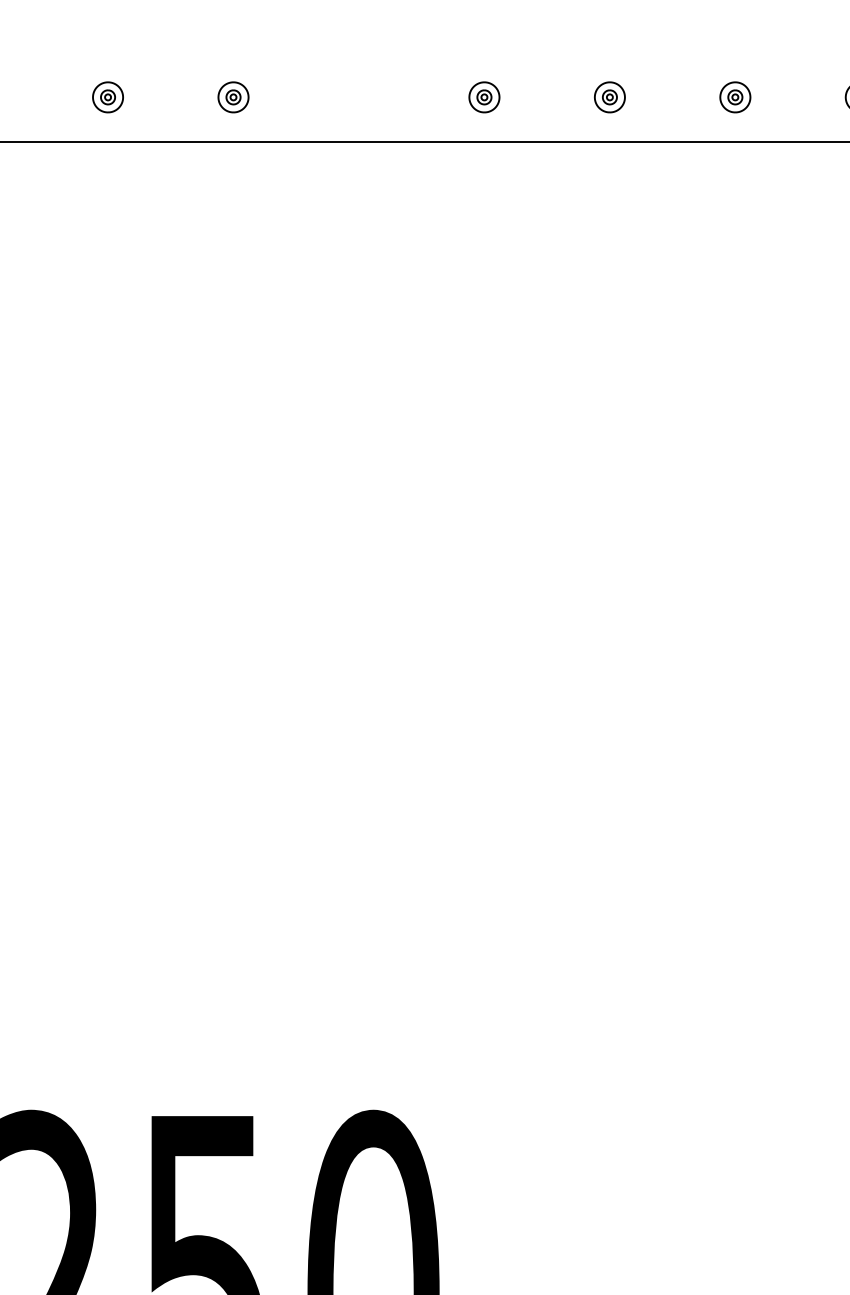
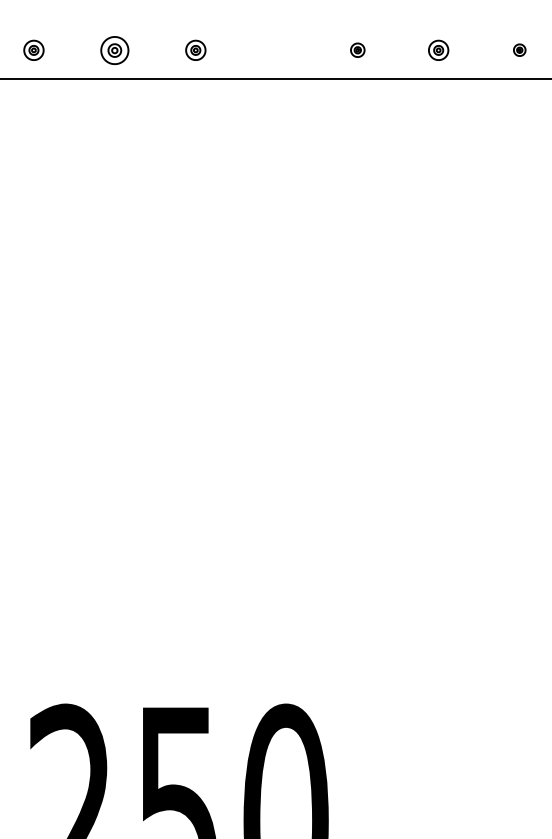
part: (107, 95) -> (114, 49), size x1.4
part: (484, 95) -> (357, 49), size x0.7
part: (735, 95) -> (519, 49), size x0.6

